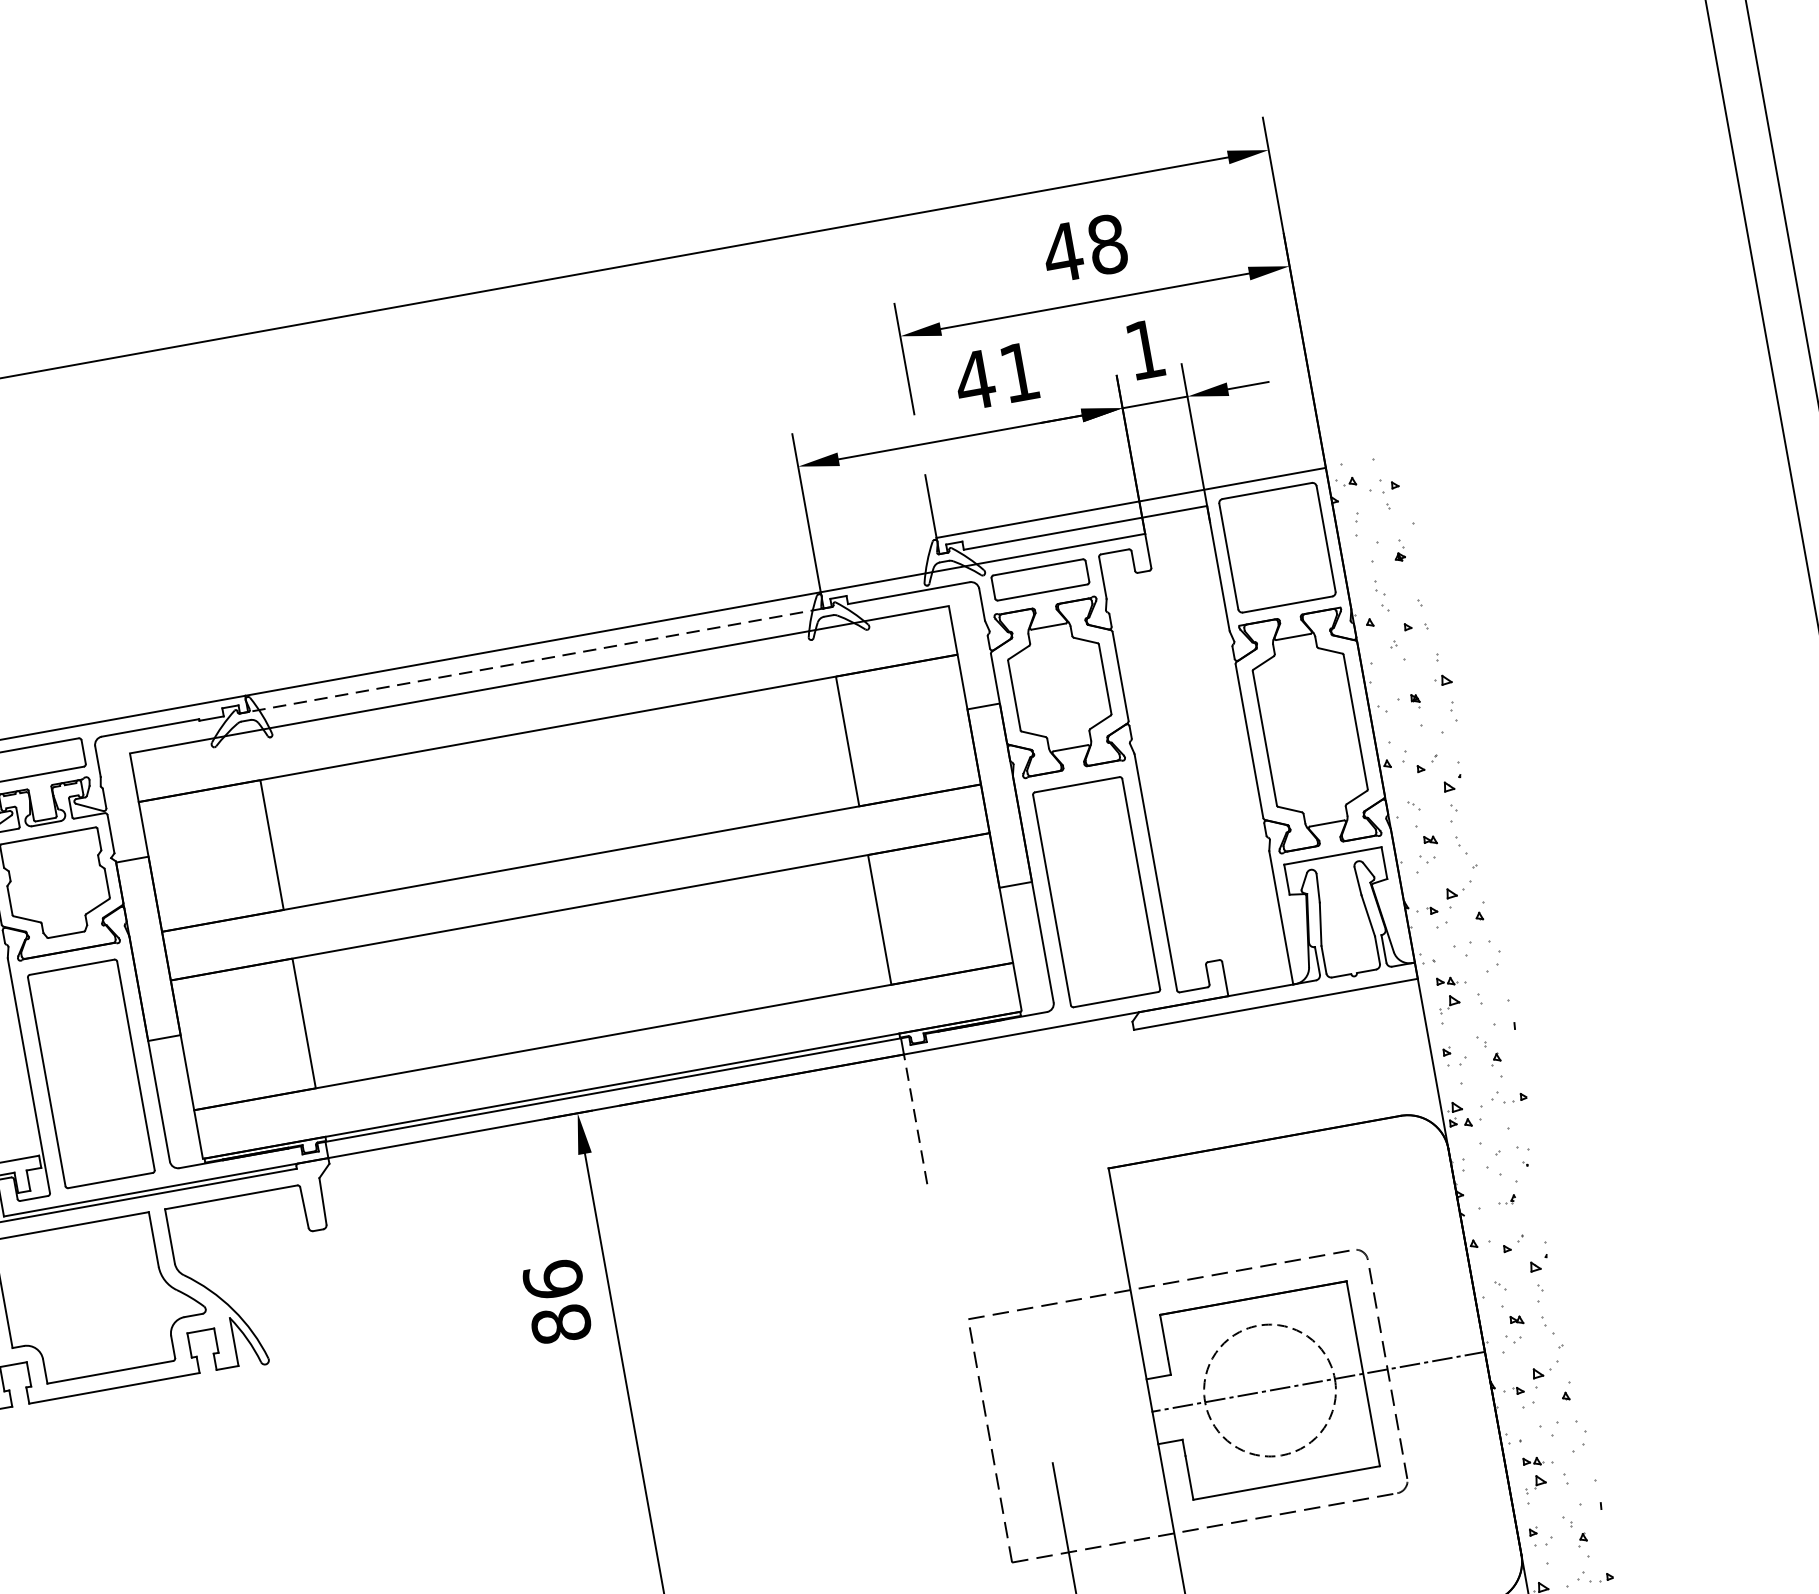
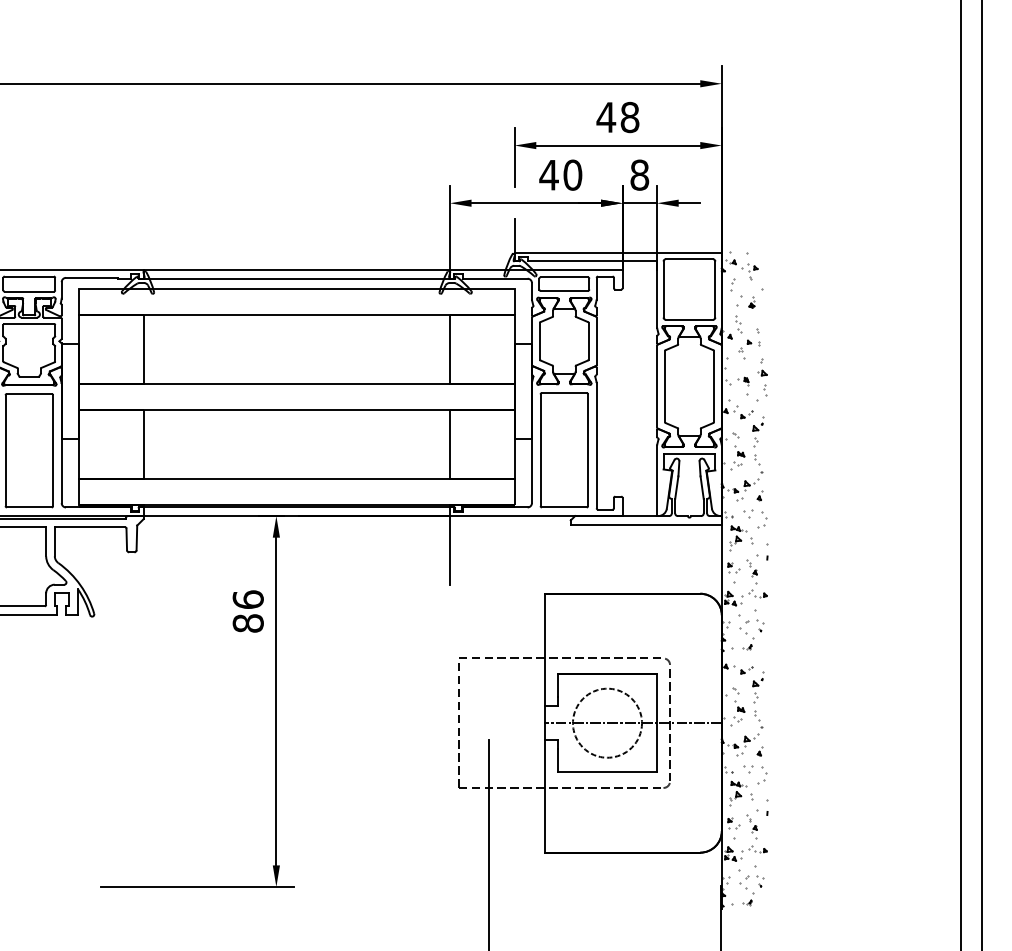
text: (1144, 348) -> (639, 174), 1 -> 8
text: (1018, 371) -> (572, 174), 41 -> 40
line: (535, 659) -> (296, 278), dashed -> solid
line: (914, 1119) -> (449, 550), dashed -> solid

